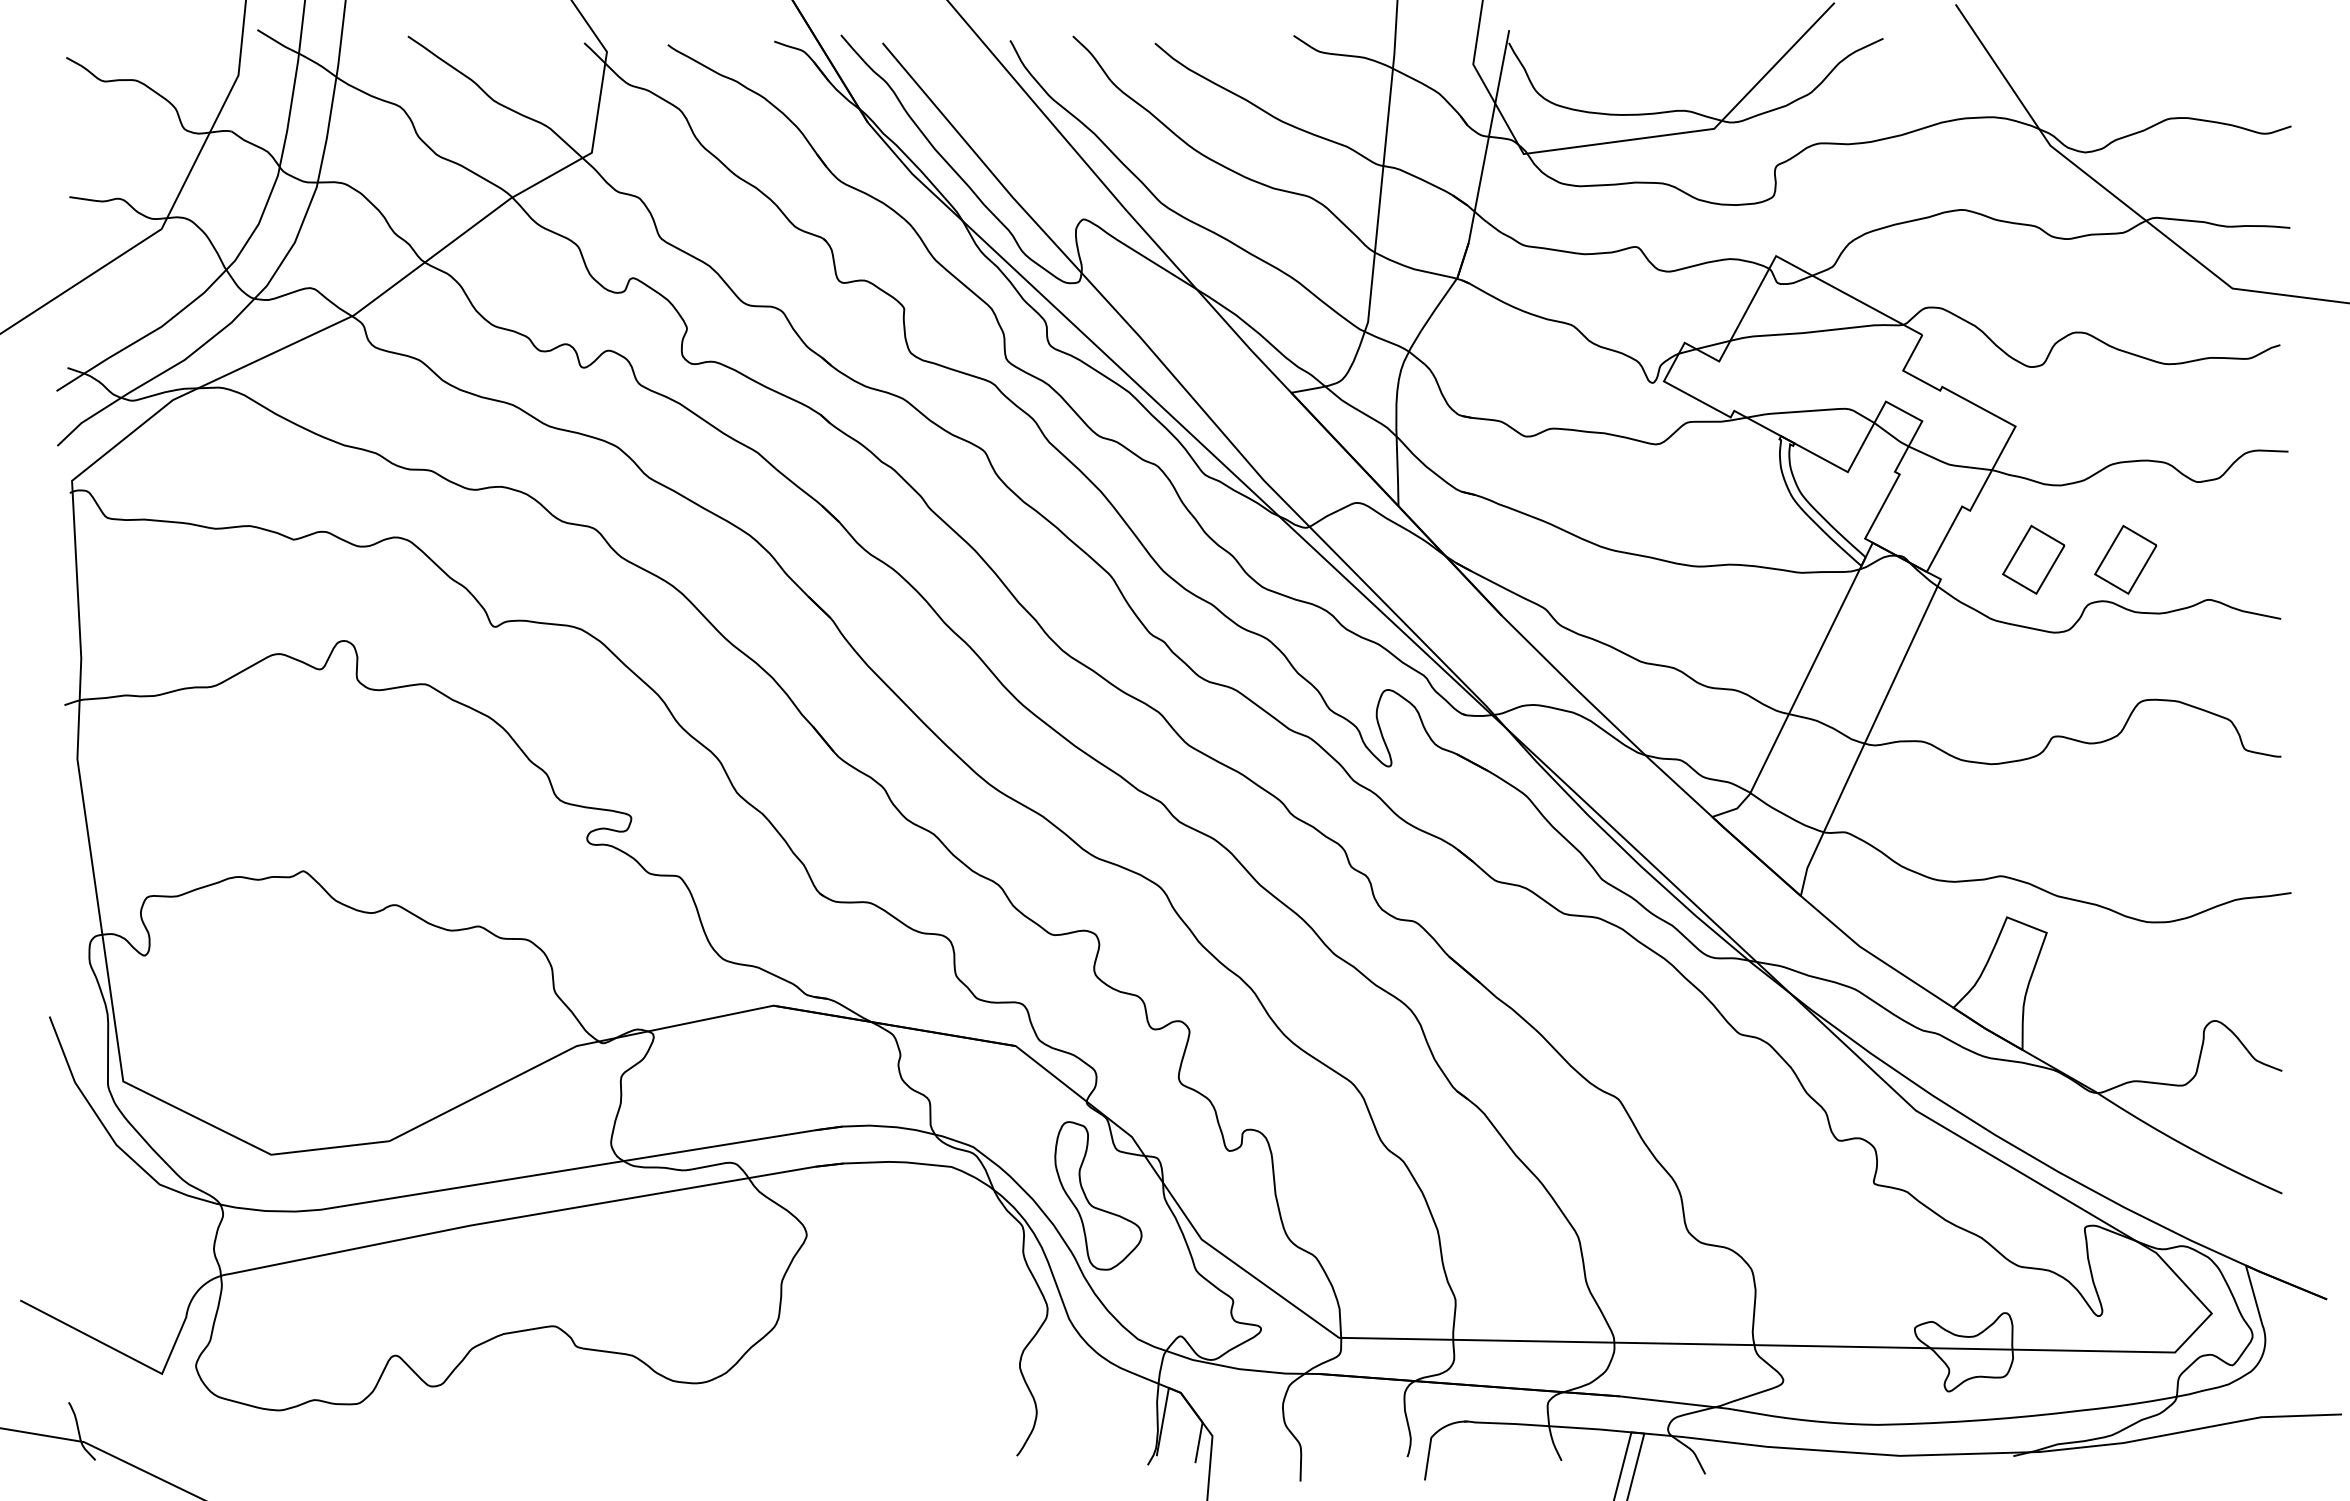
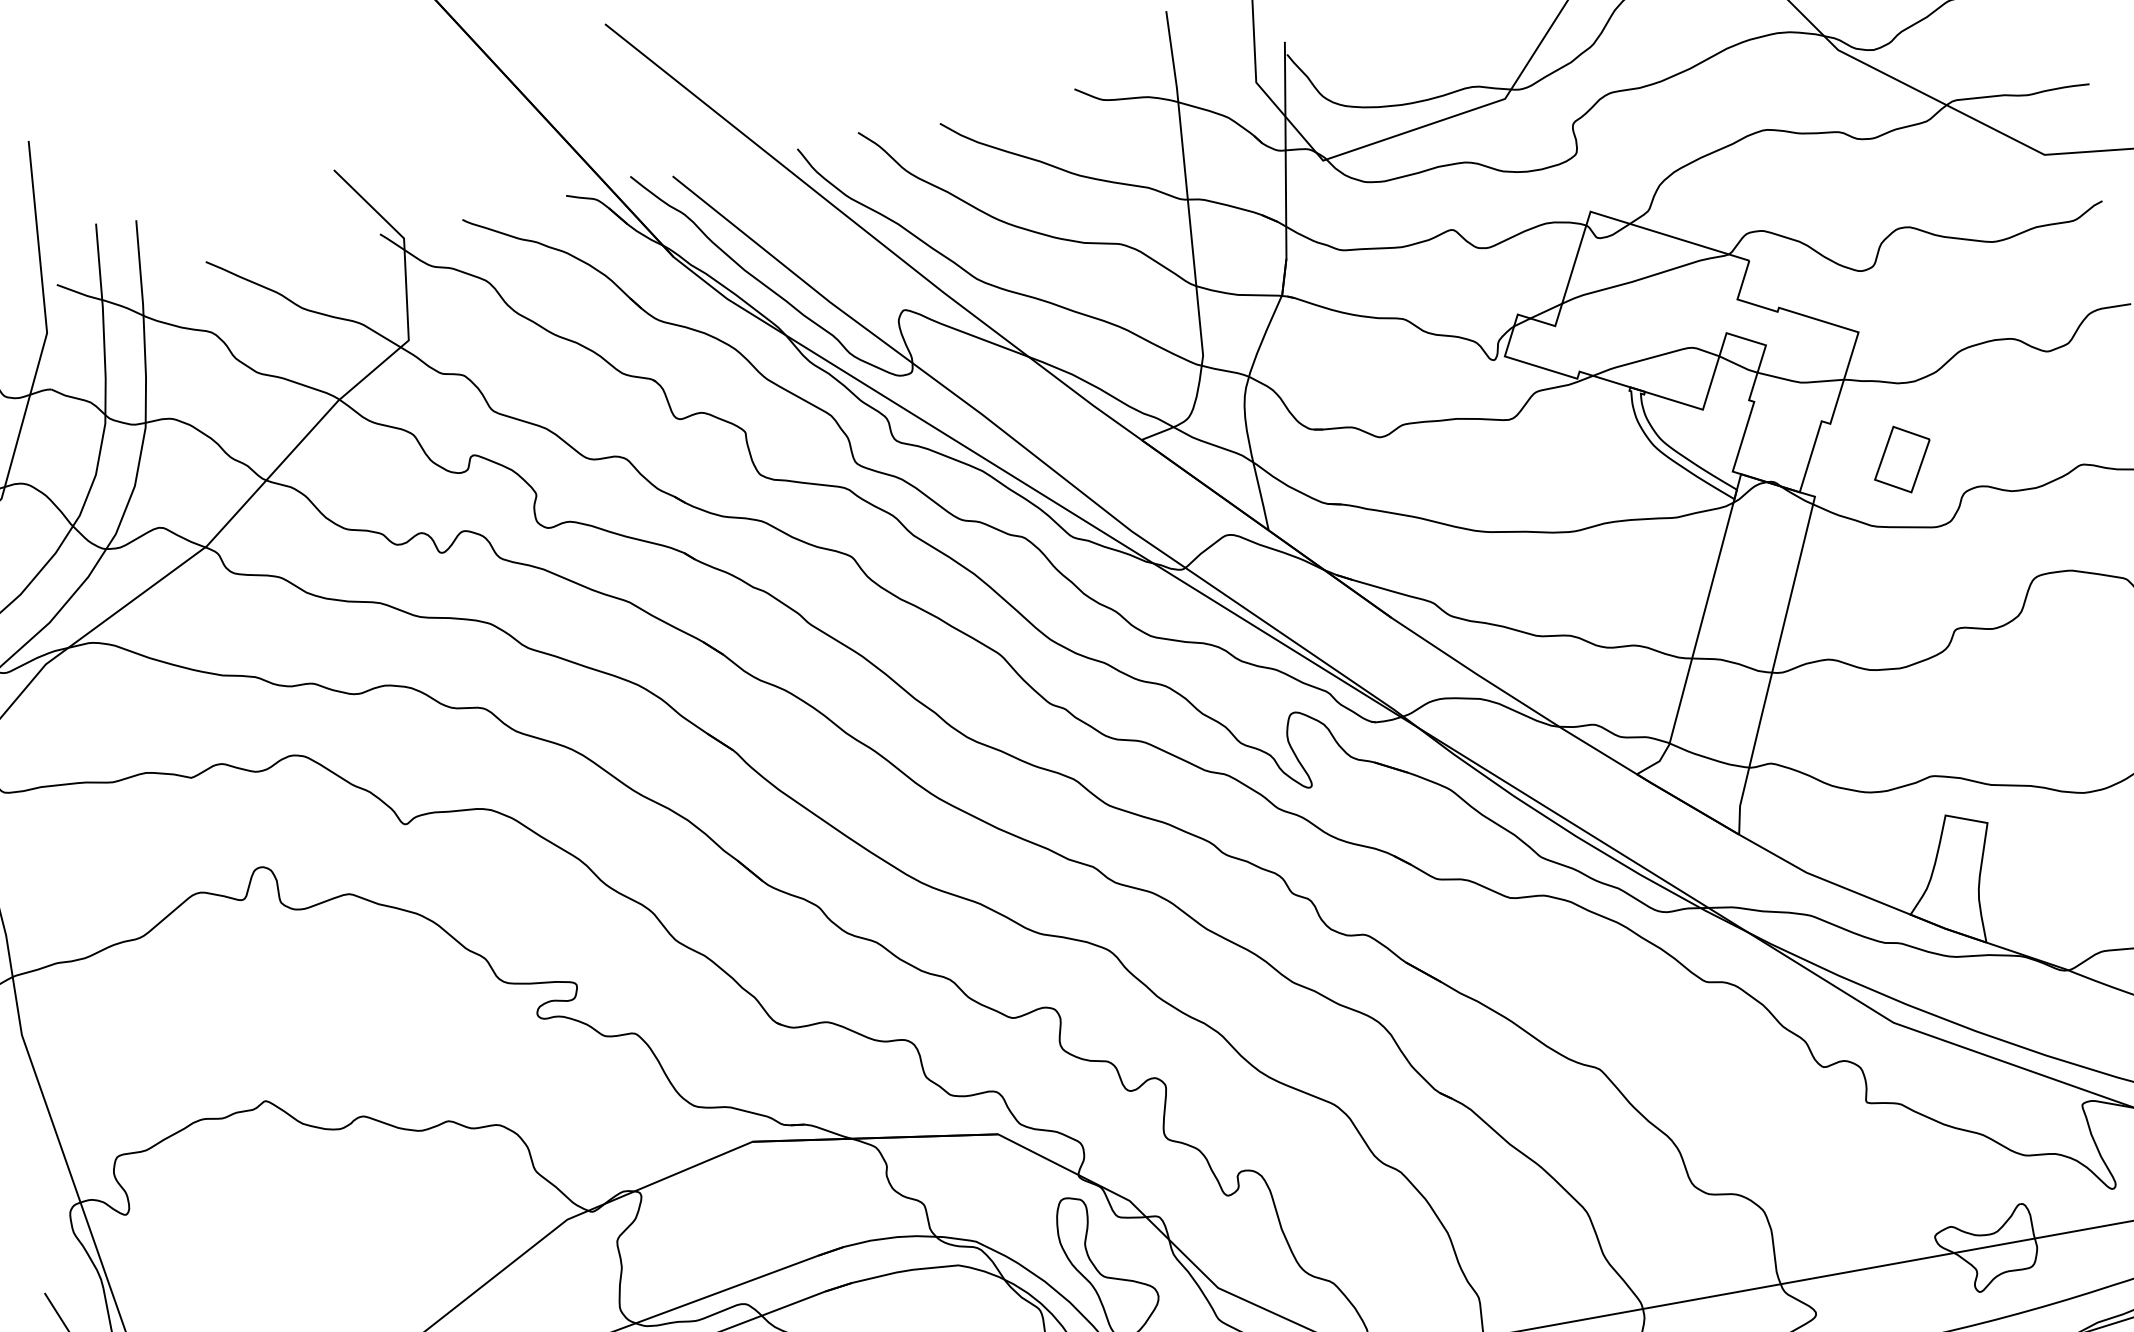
part: (2125, 559) -> (1992, 441), removed

